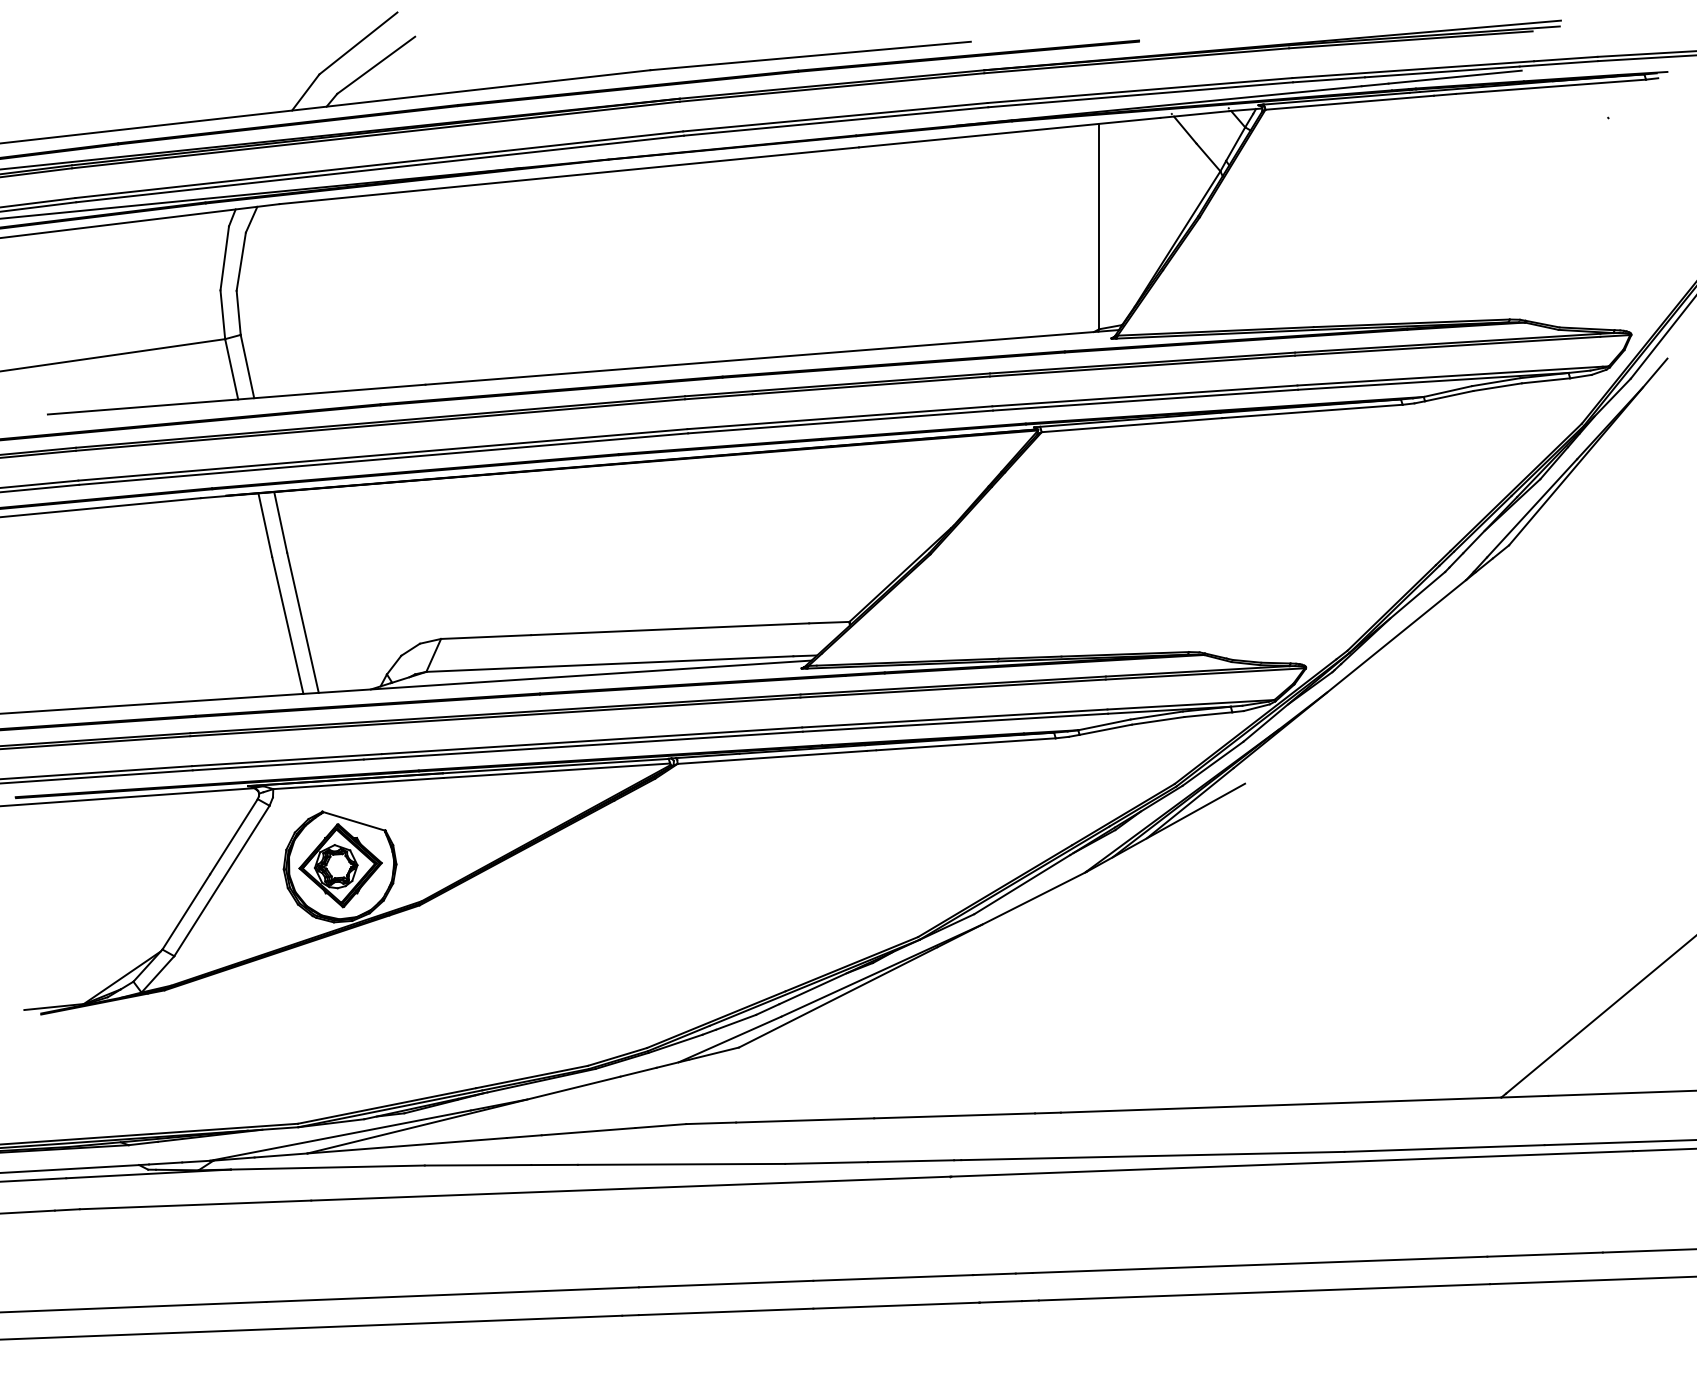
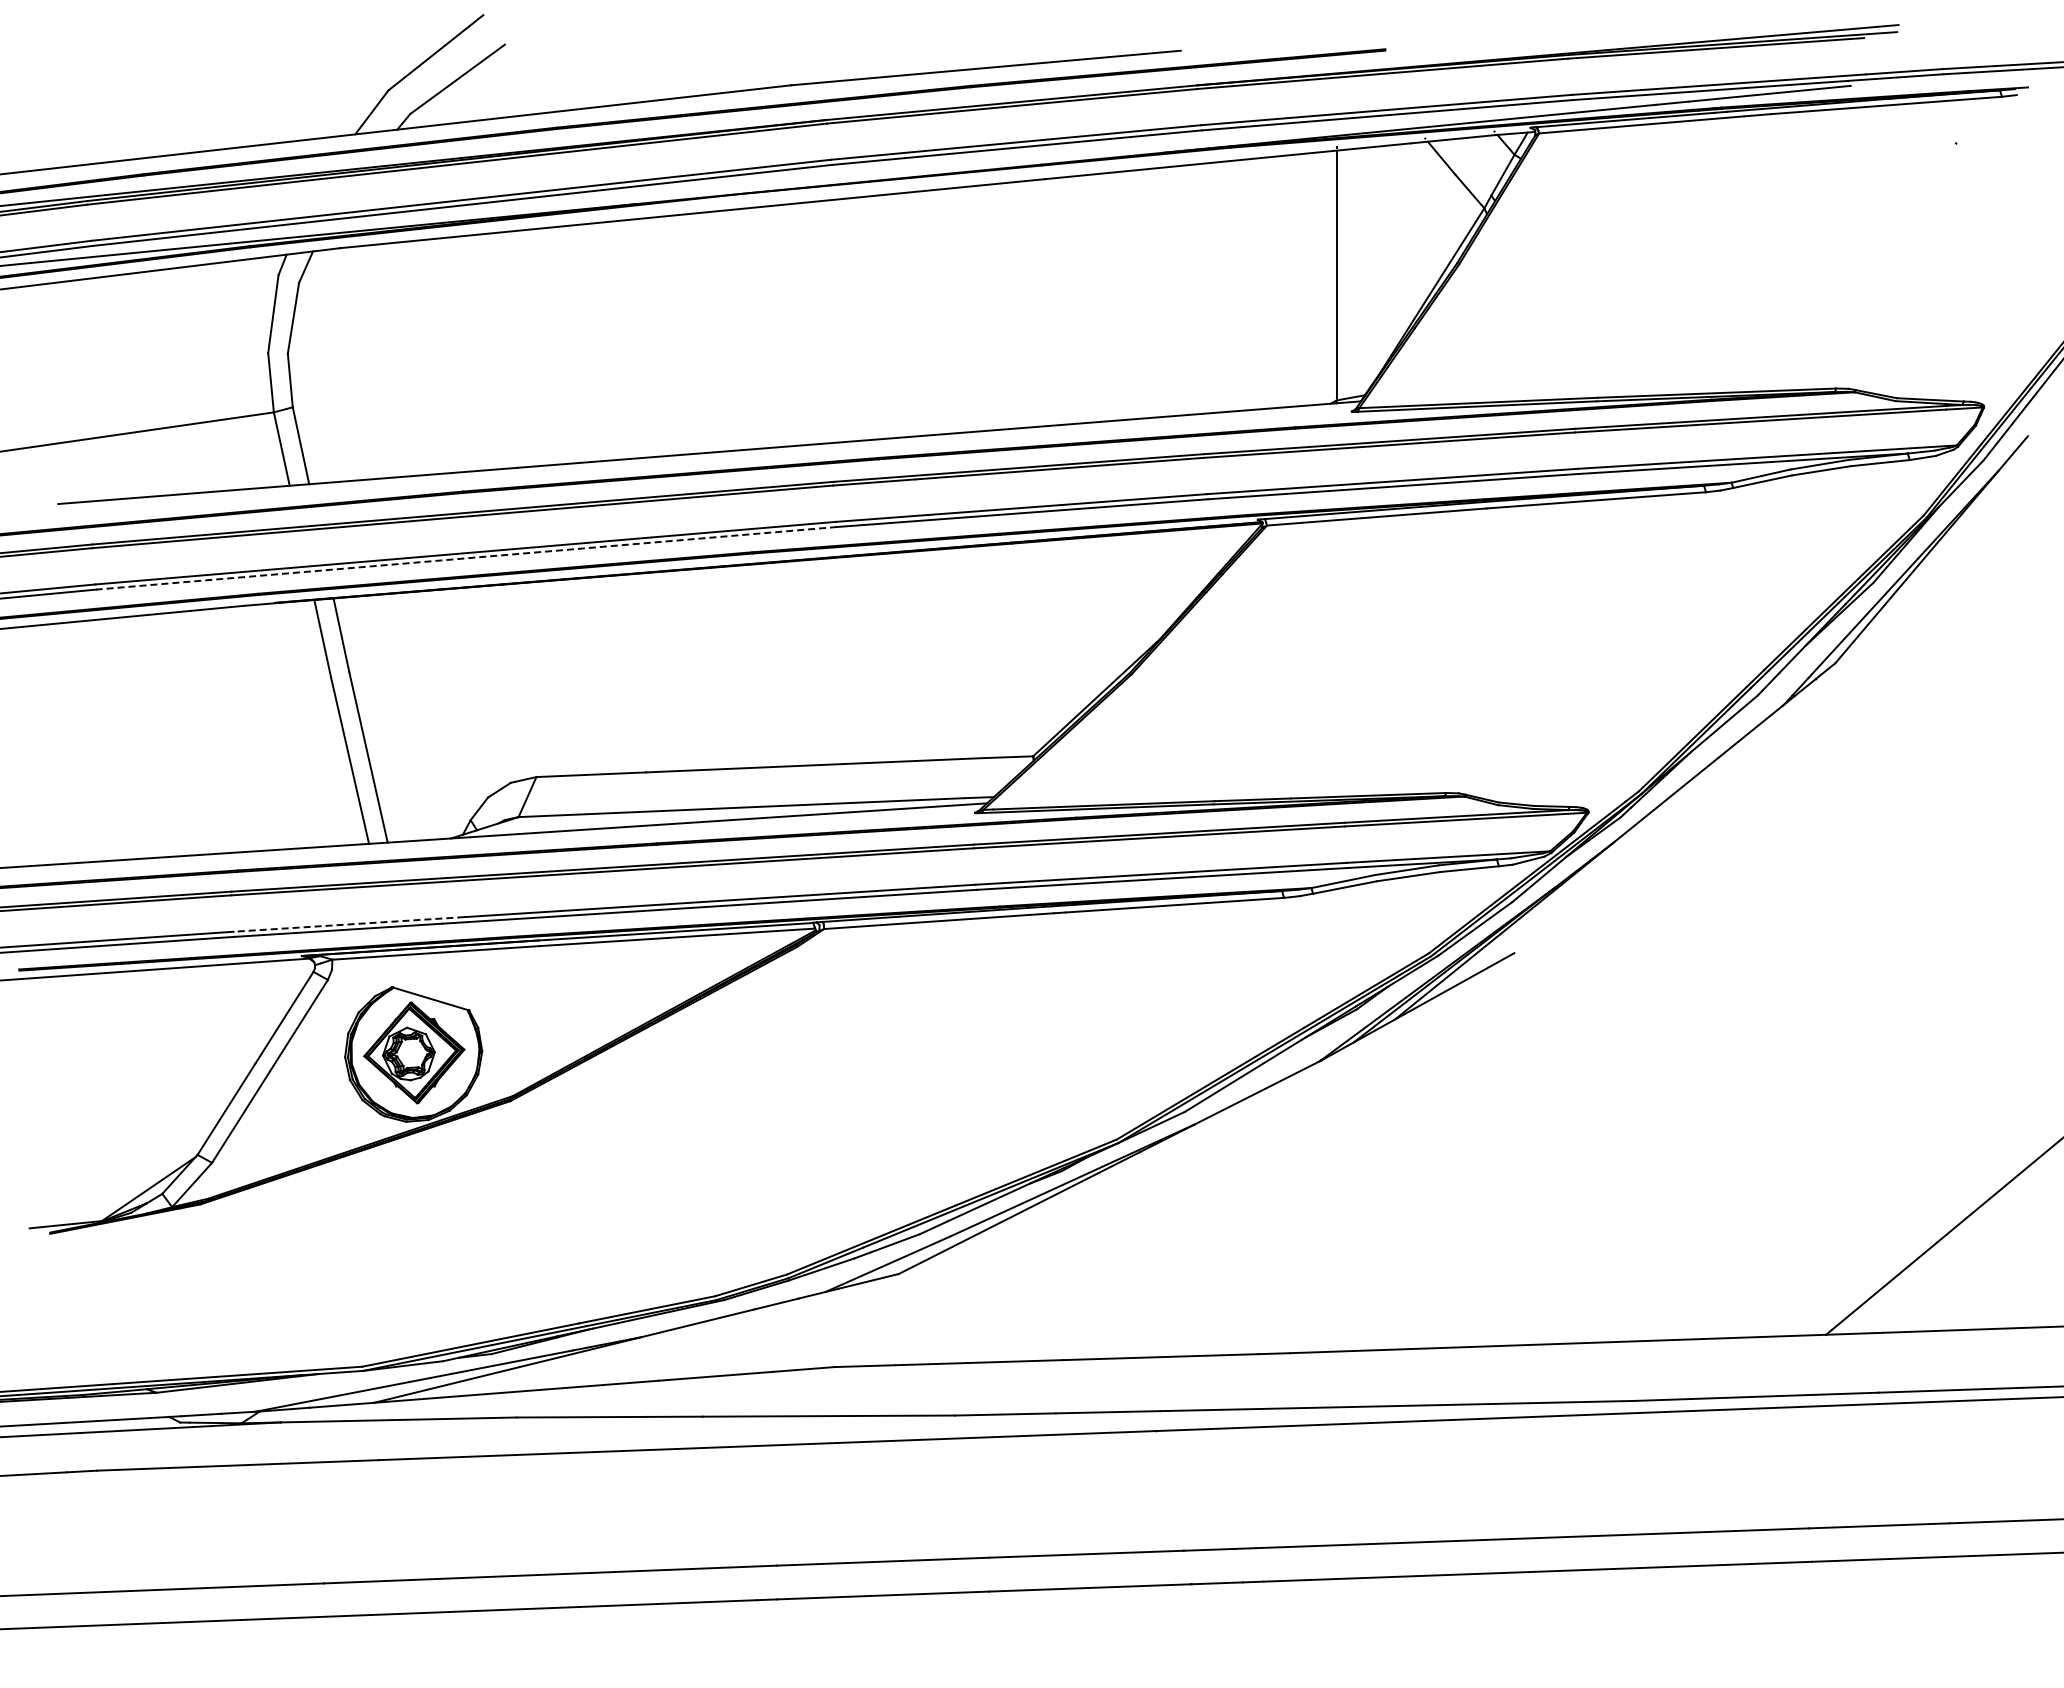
line: (383, 459) -> (466, 558), solid -> dashed
line: (286, 760) -> (348, 924), solid -> dashed

